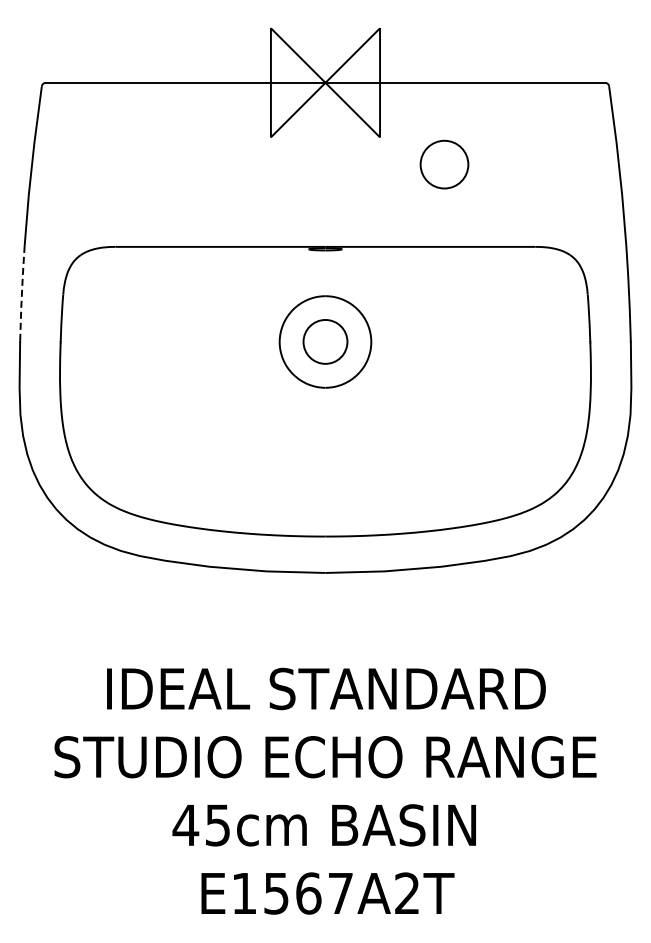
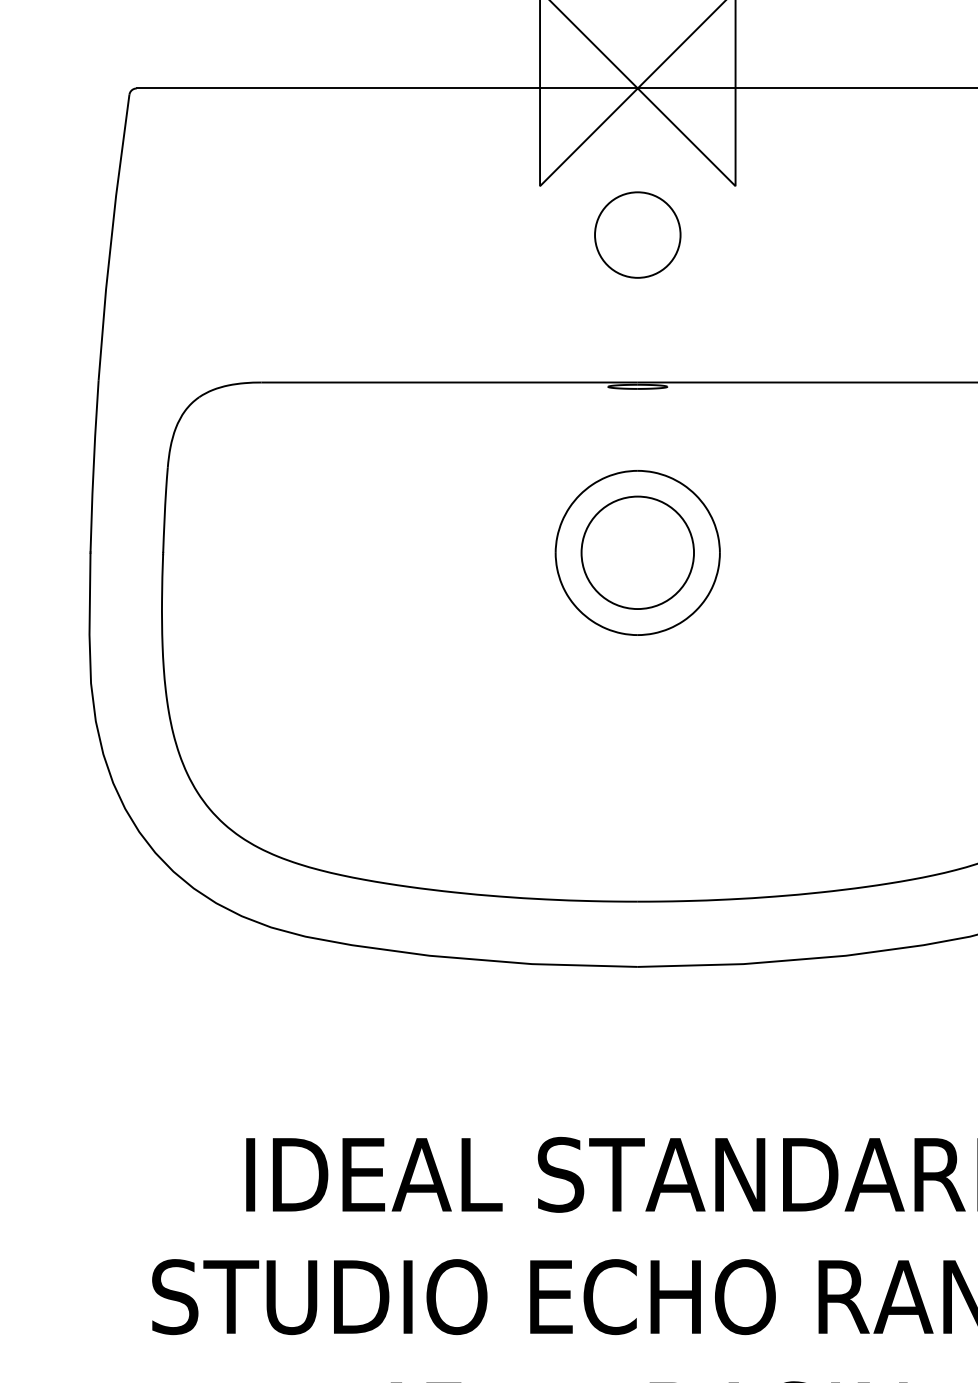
circle: (444, 164) -> (637, 234), moved
line: (21, 294) -> (92, 467), dashed -> solid
circle: (325, 341) -> (637, 552), size x1.43

